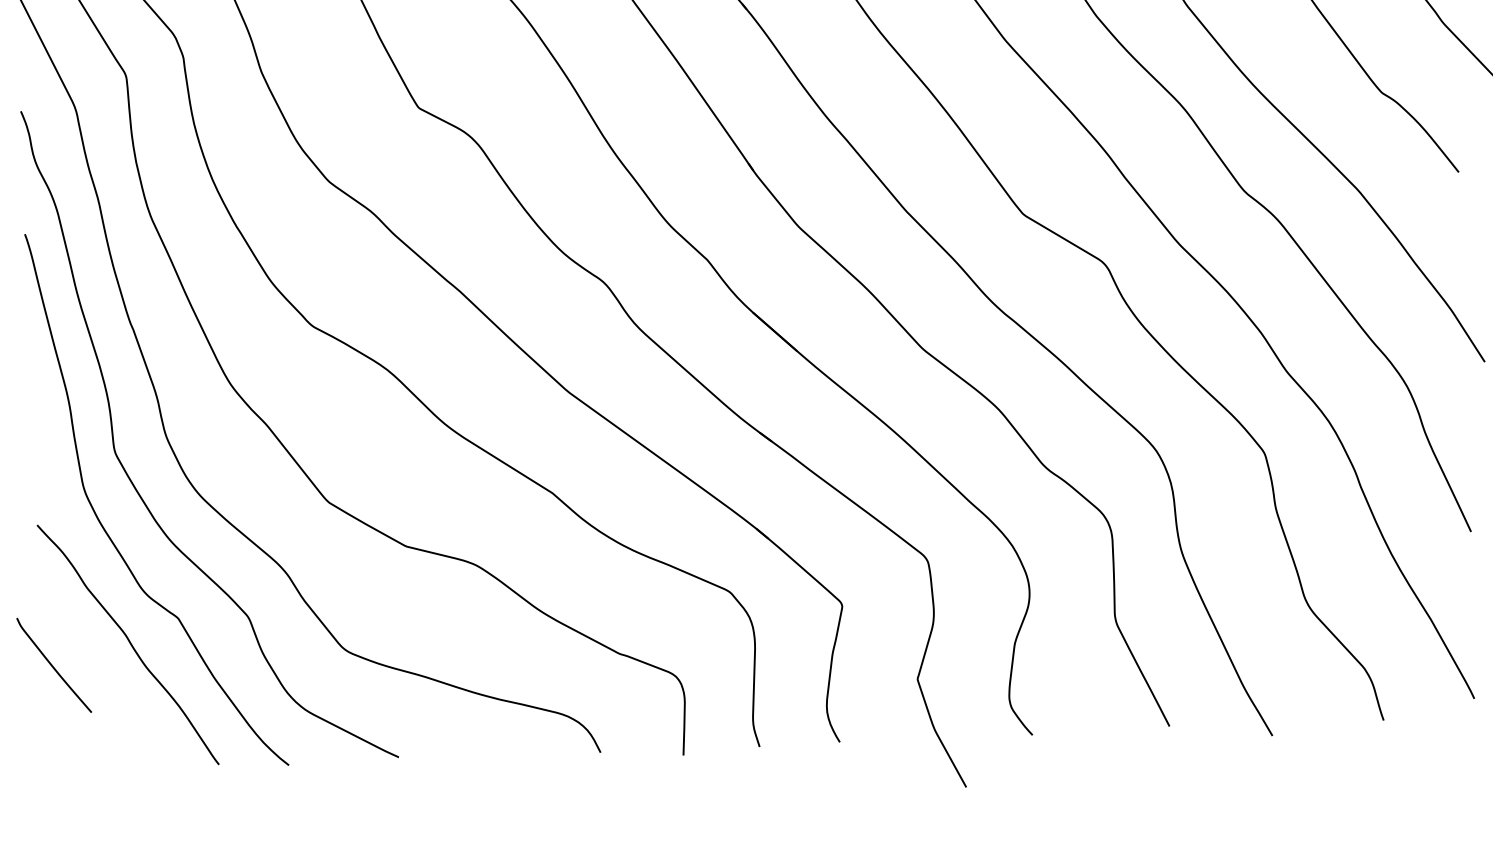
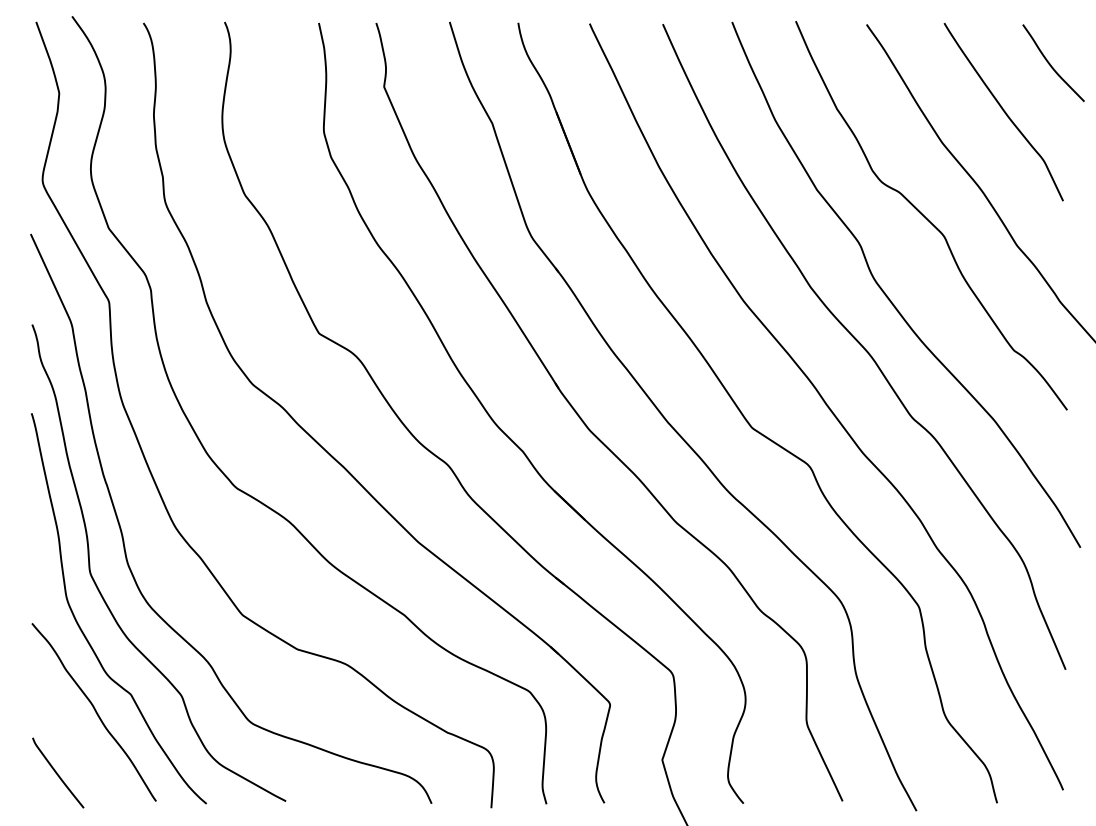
curve: (53, 664) -> (57, 772), moved

